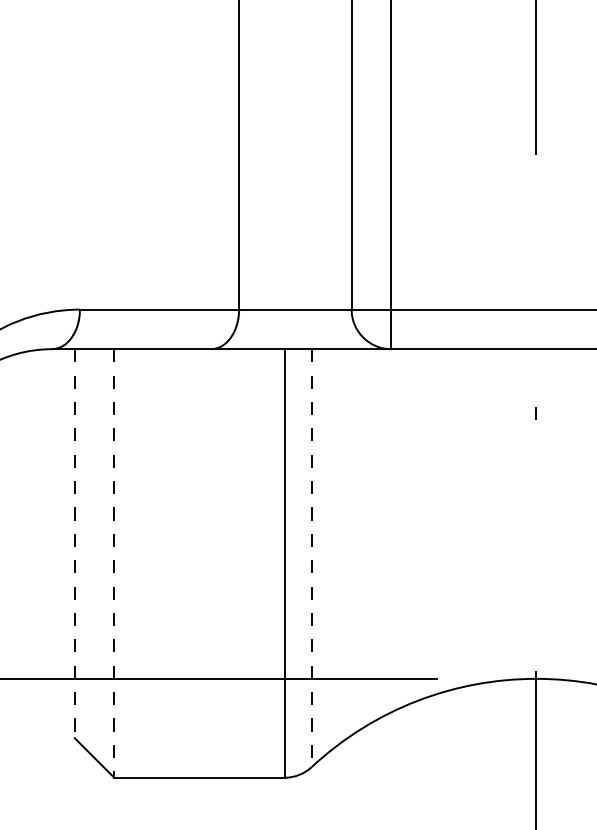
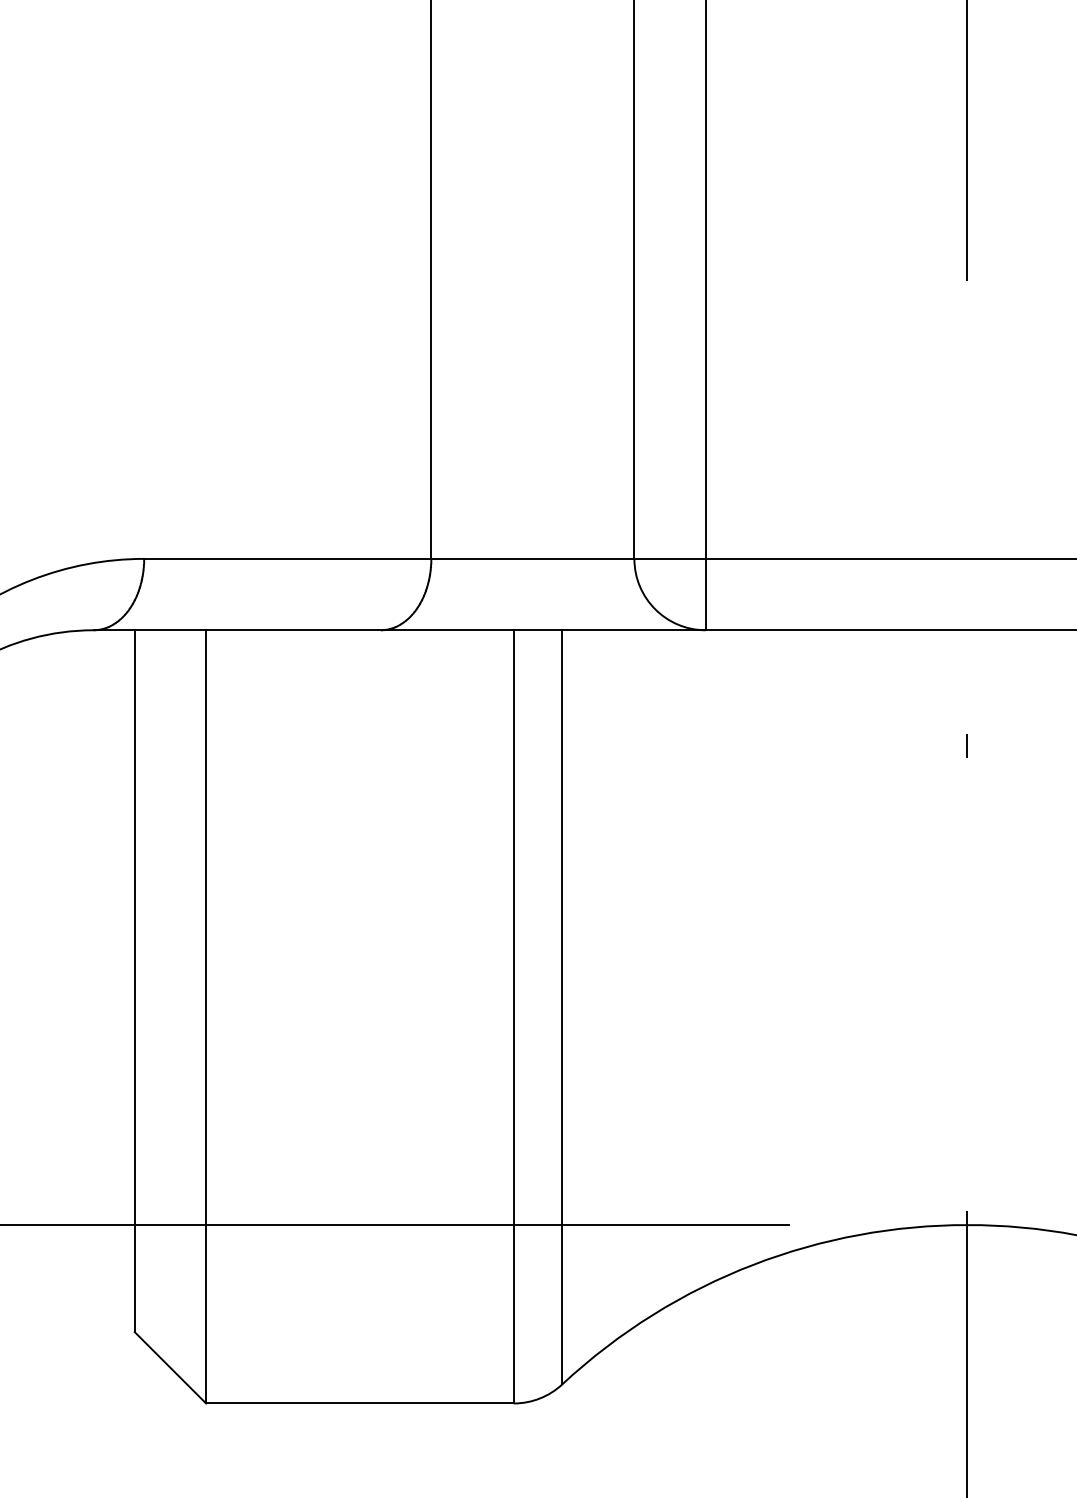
line: (74, 544) -> (134, 982), dashed -> solid
line: (311, 558) -> (561, 1007), dashed -> solid
line: (114, 563) -> (206, 1016), dashed -> solid

